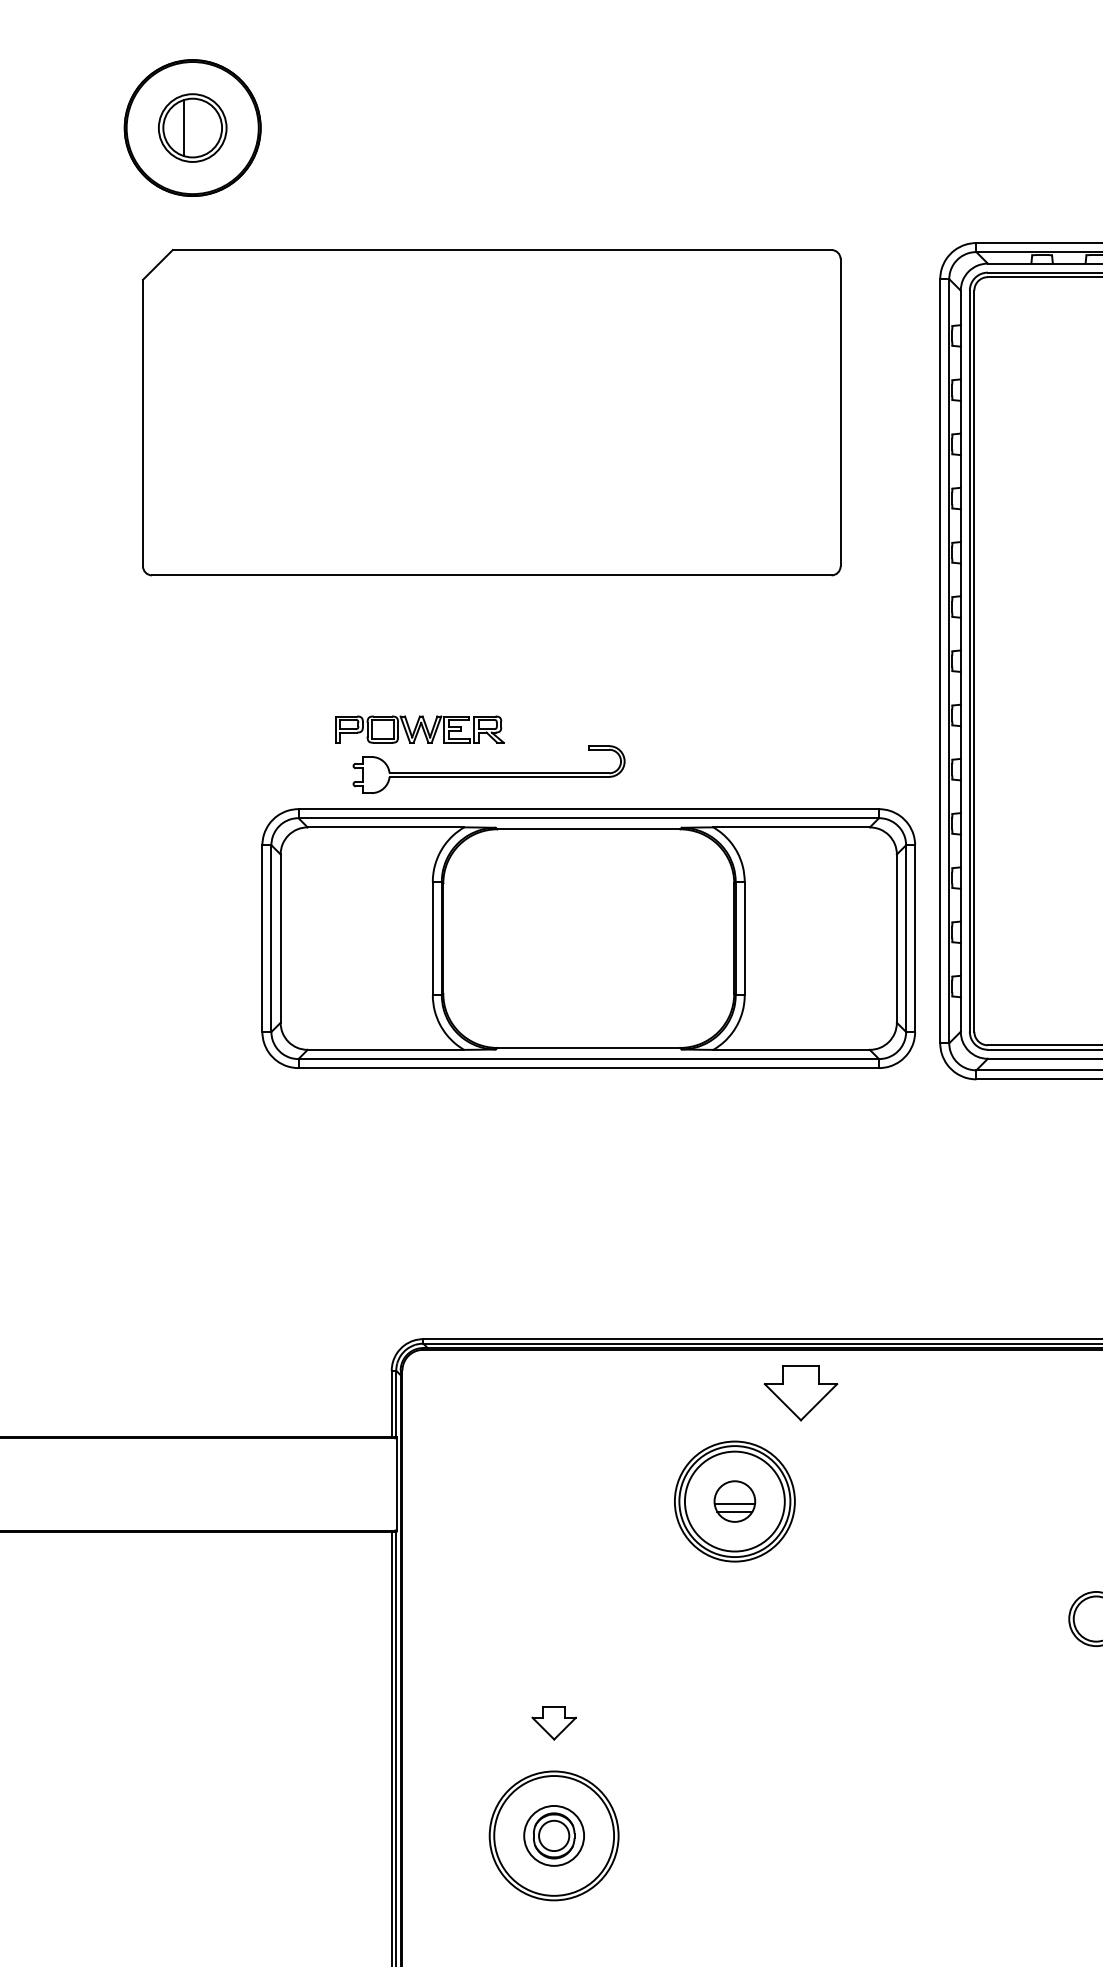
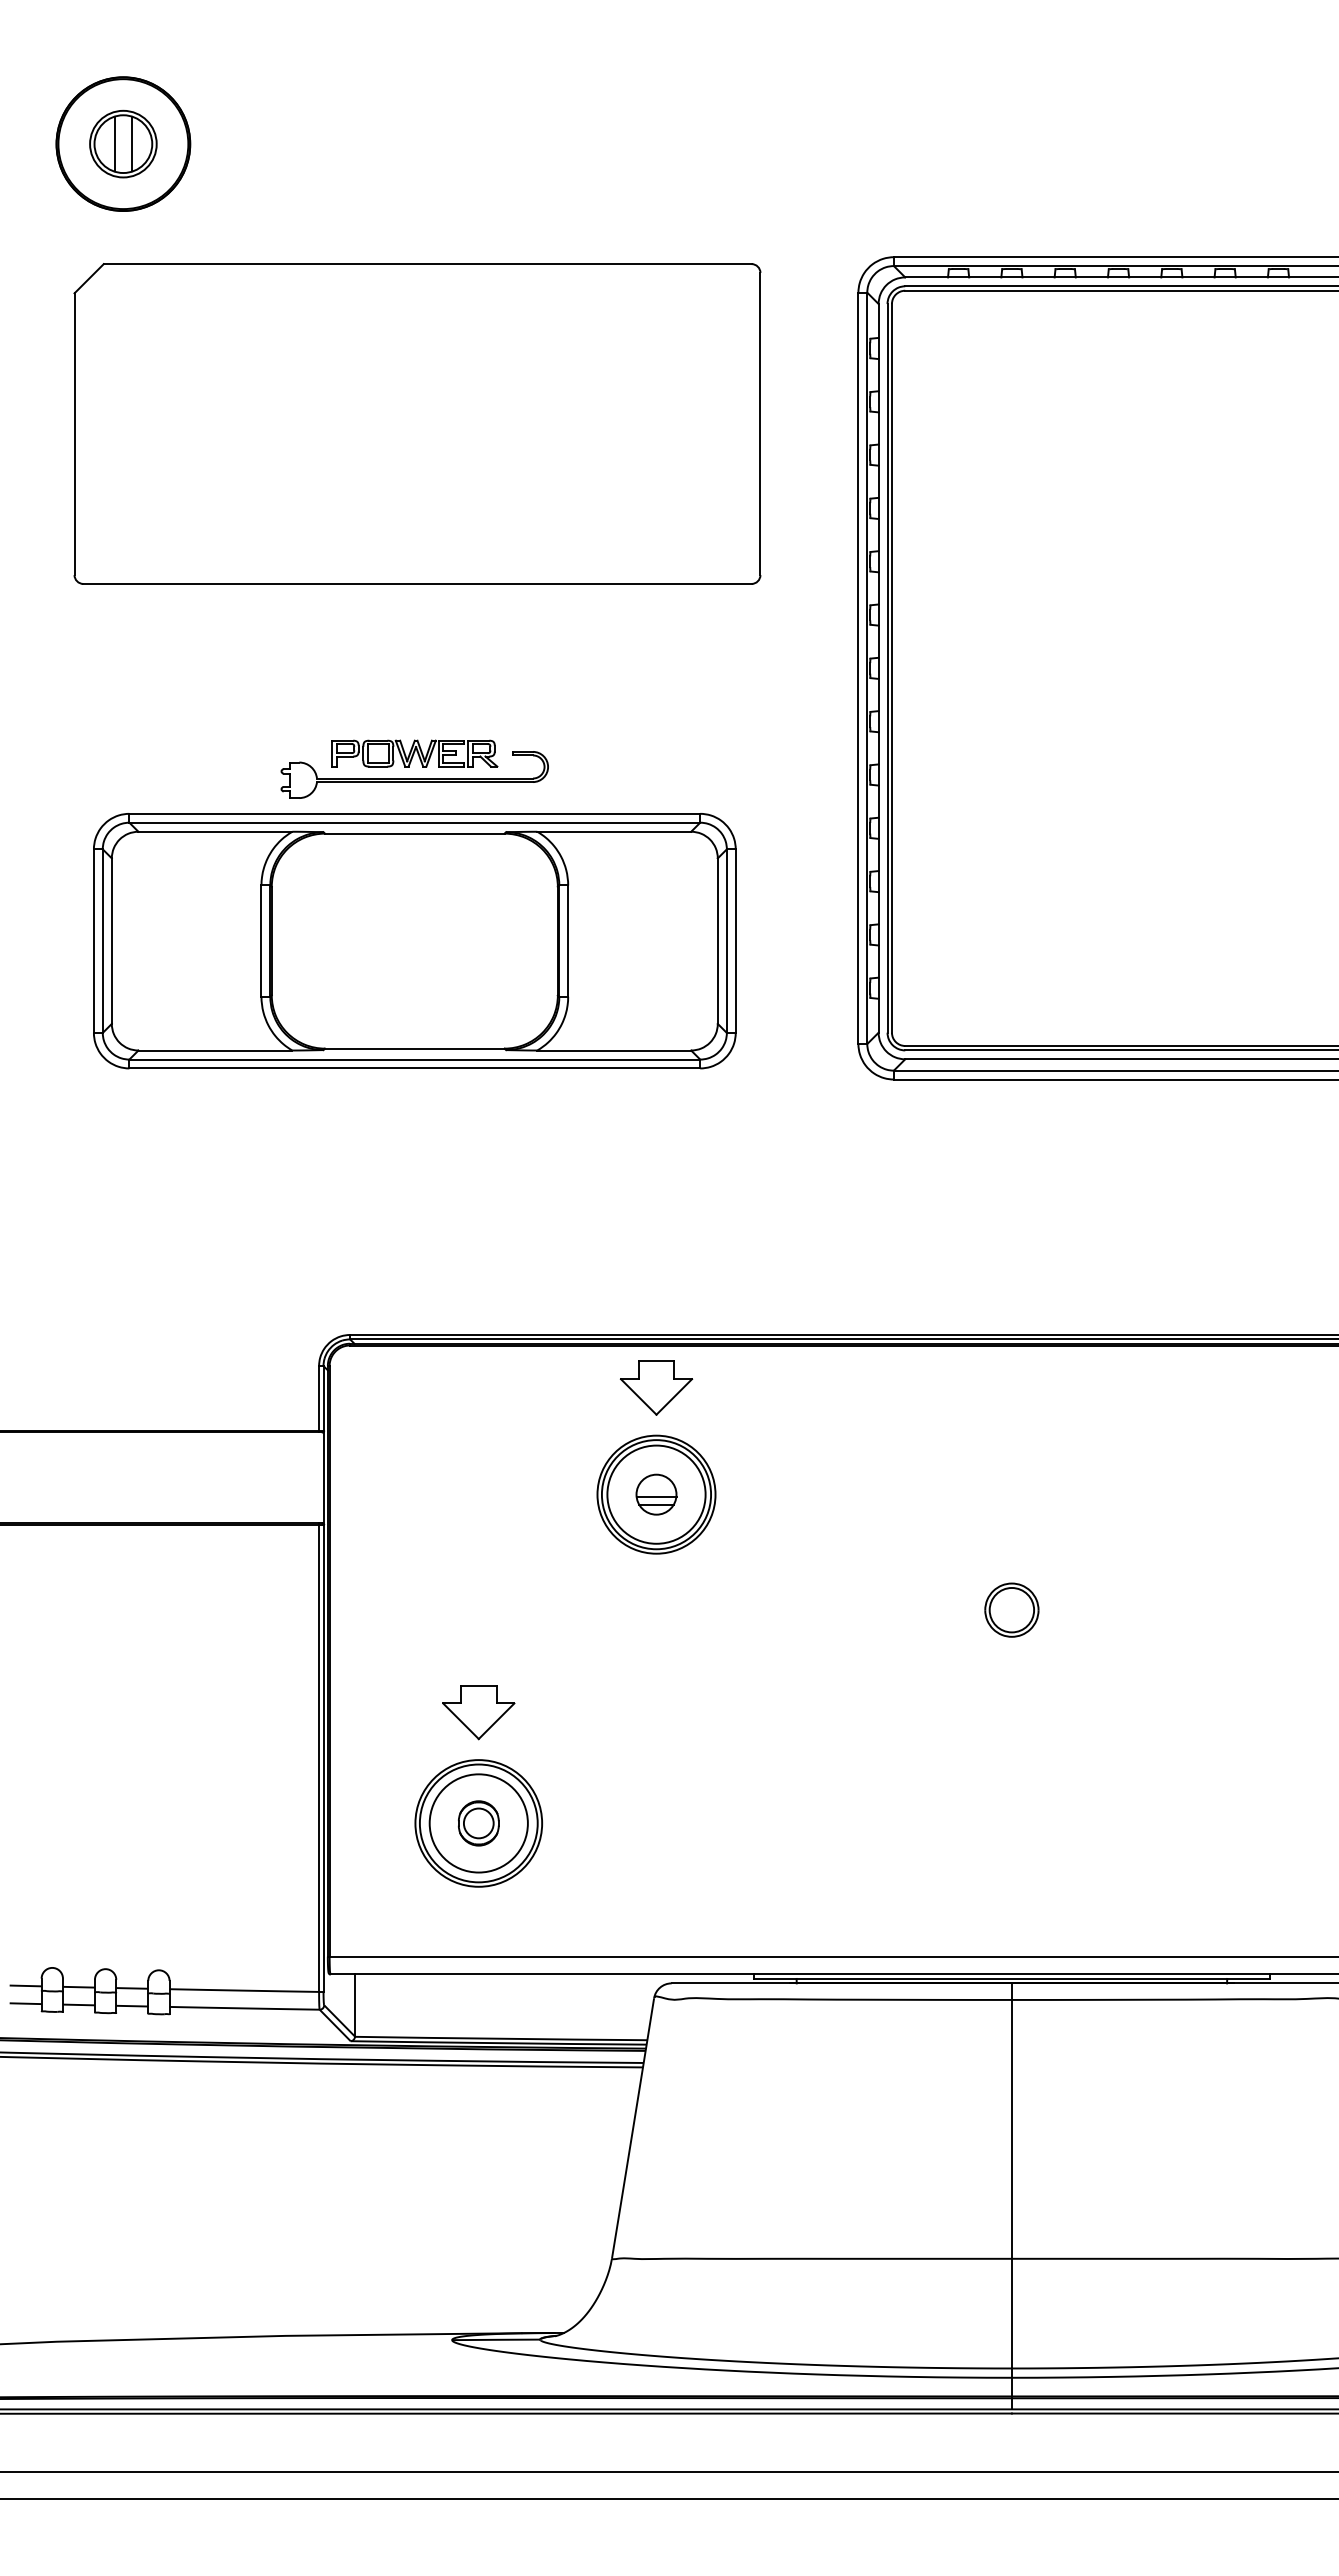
line: (201, 127) -> (132, 143), added
part: (419, 729) -> (414, 753), moved
part: (588, 938) -> (414, 941), moved
part: (800, 1392) -> (656, 1387), moved
part: (553, 1723) -> (478, 1712), size x1.67
circle: (553, 1835) -> (478, 1823), size x1.67

